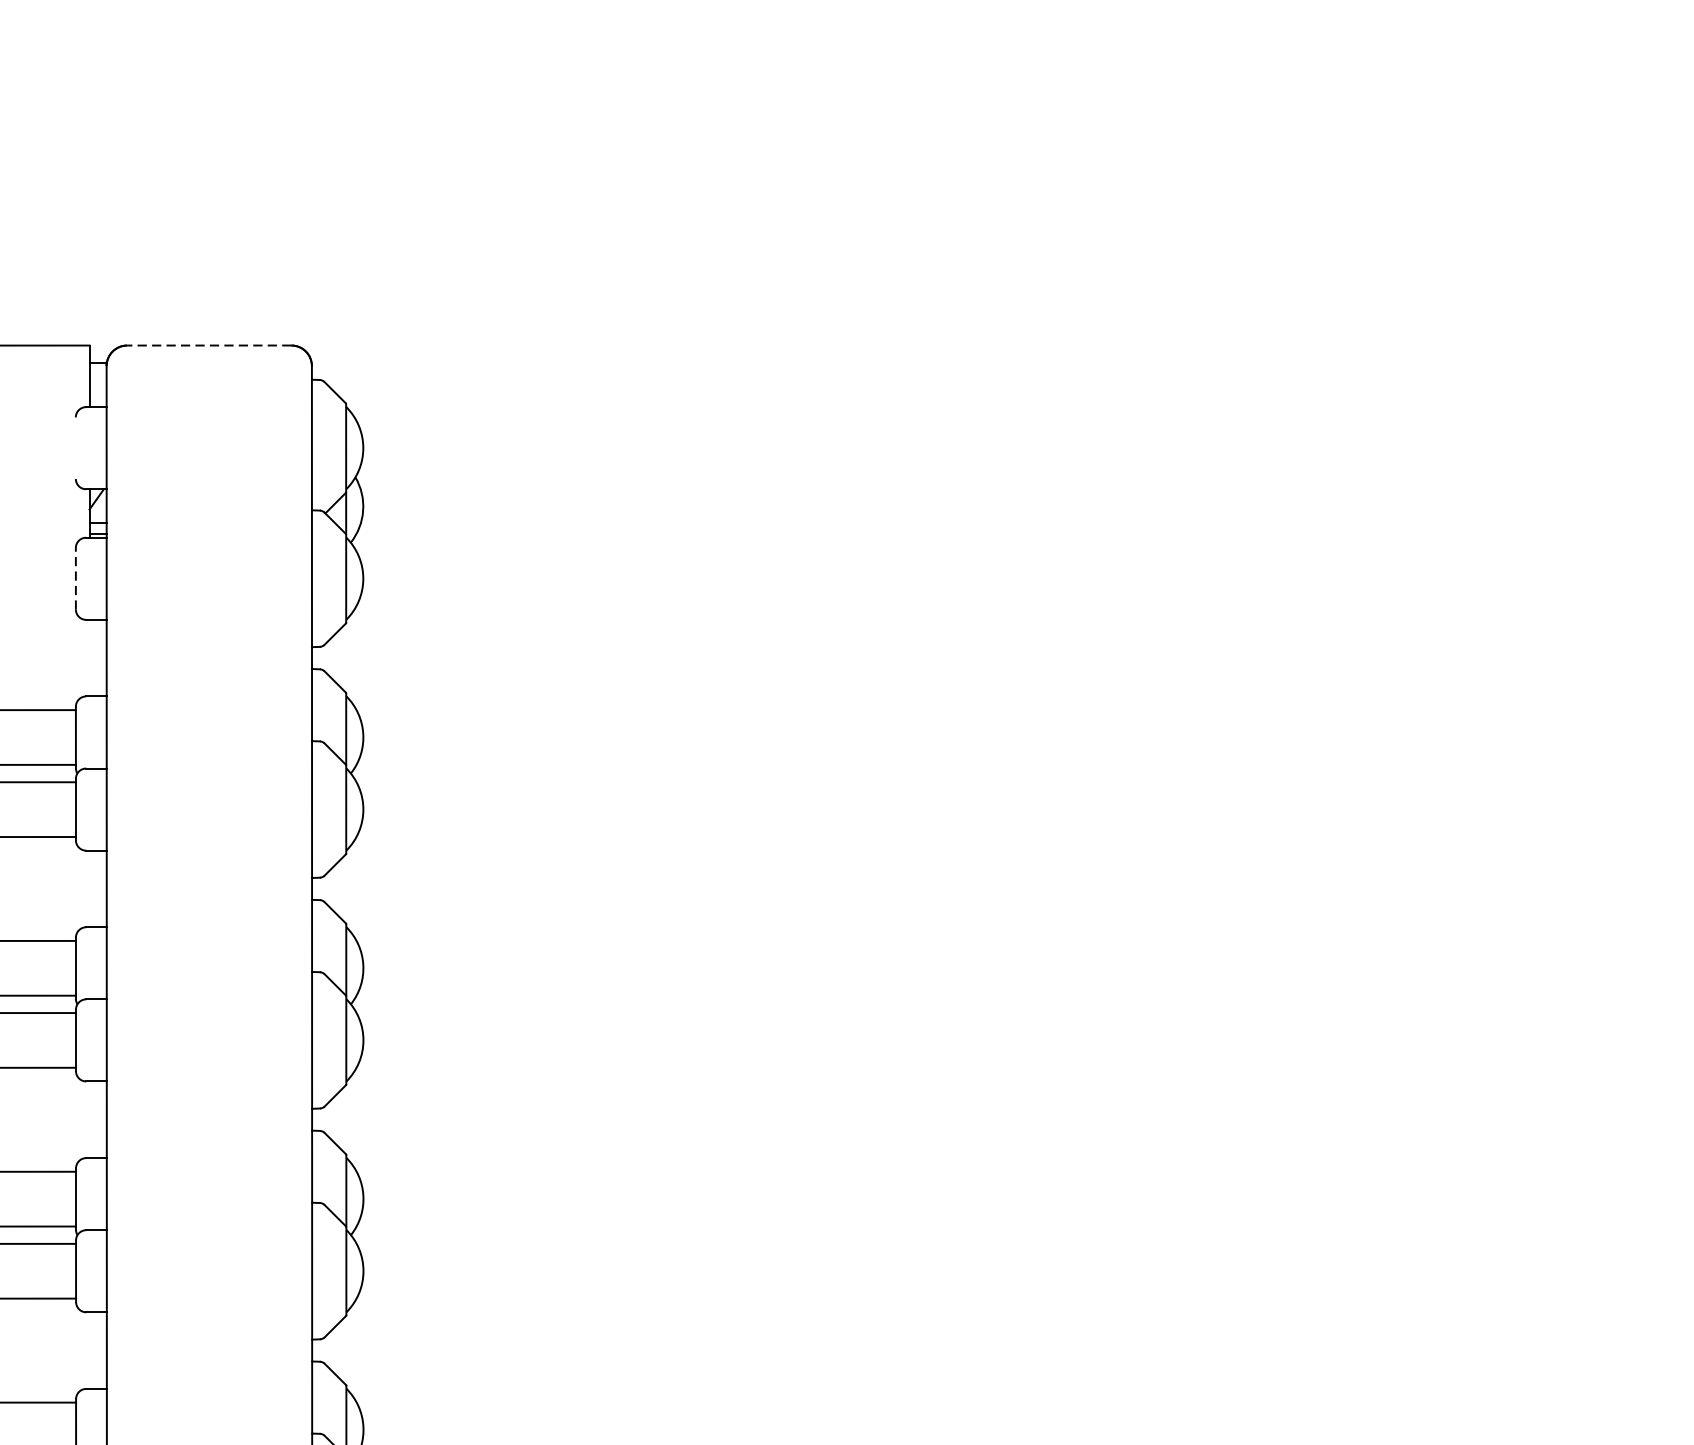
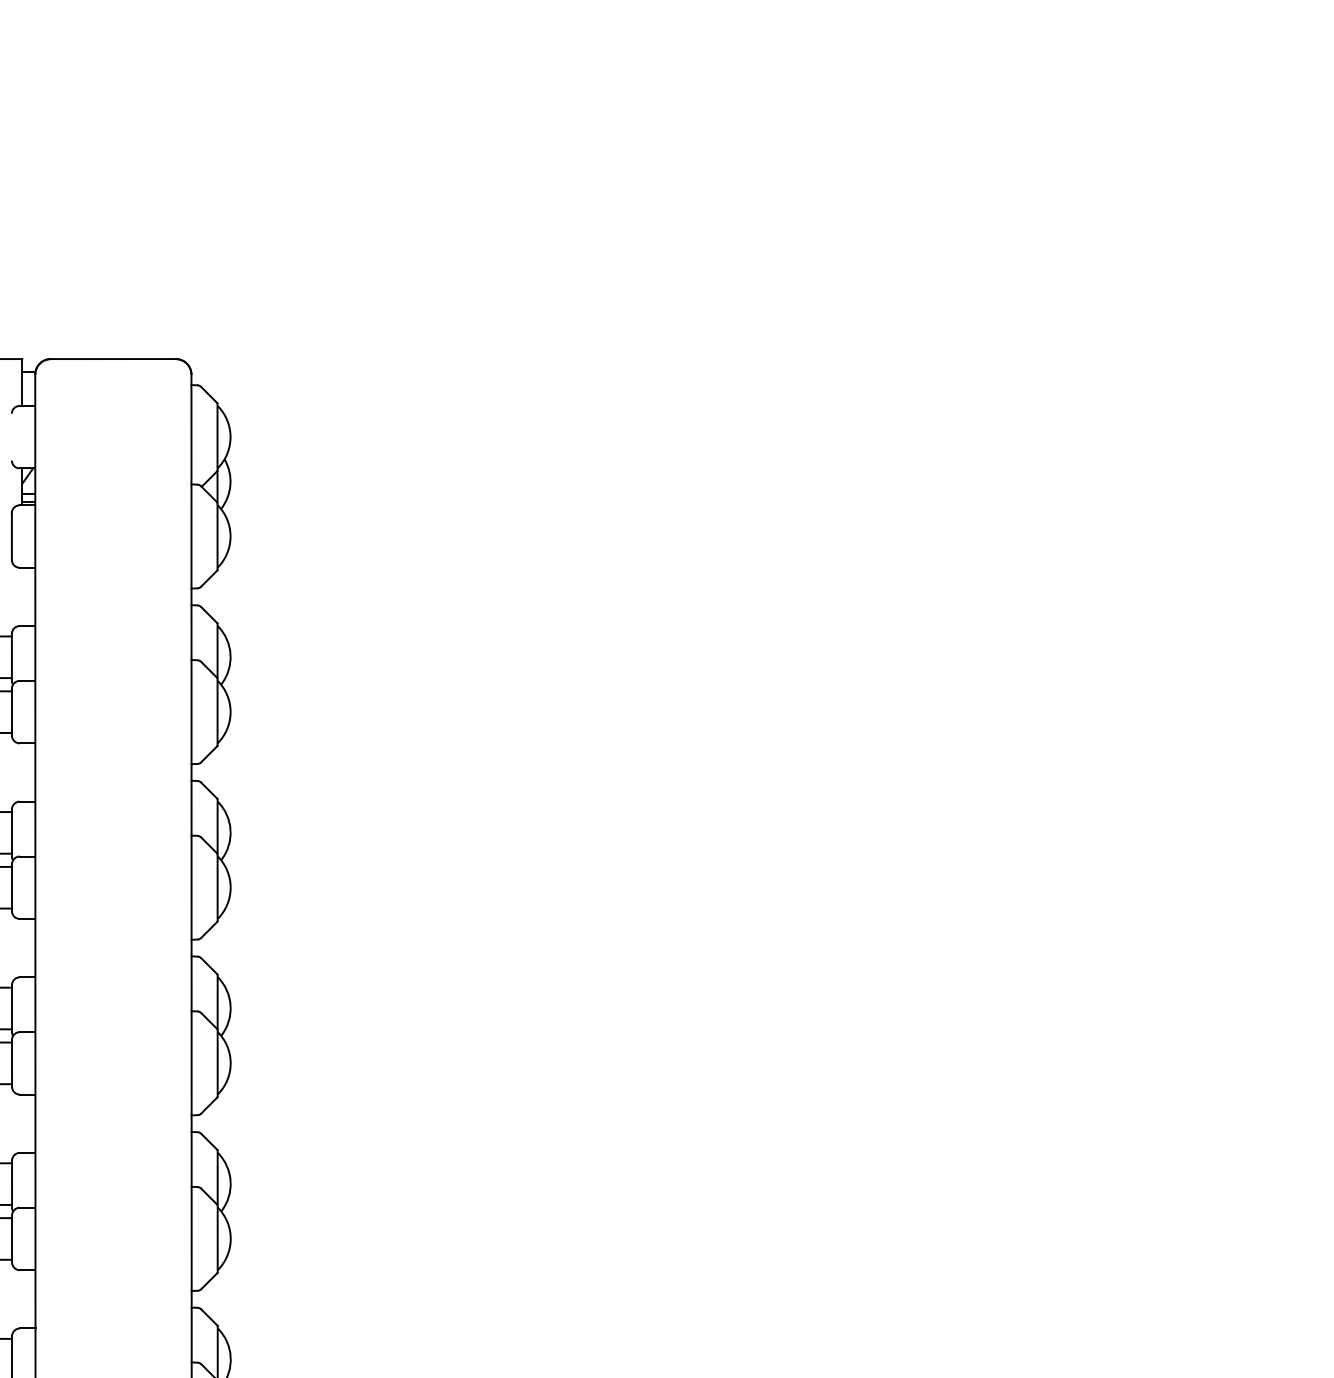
line: (208, 346) -> (112, 359), dashed -> solid
line: (75, 578) -> (11, 536), dashed -> solid

